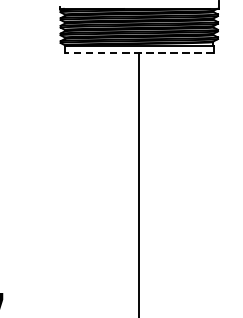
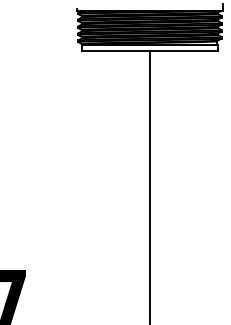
line: (138, 53) -> (149, 51), dashed -> solid

